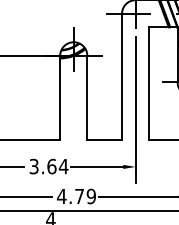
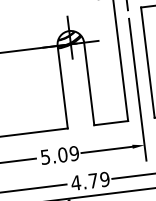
text: (49, 166) -> (60, 155), 3.64 -> 5.09

